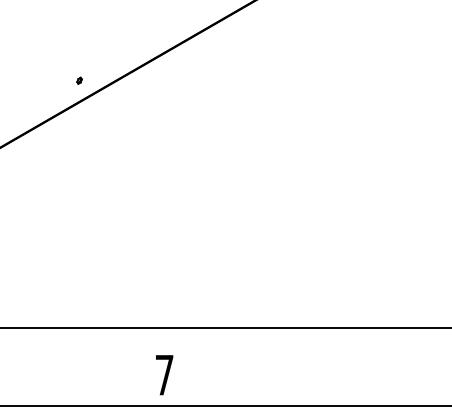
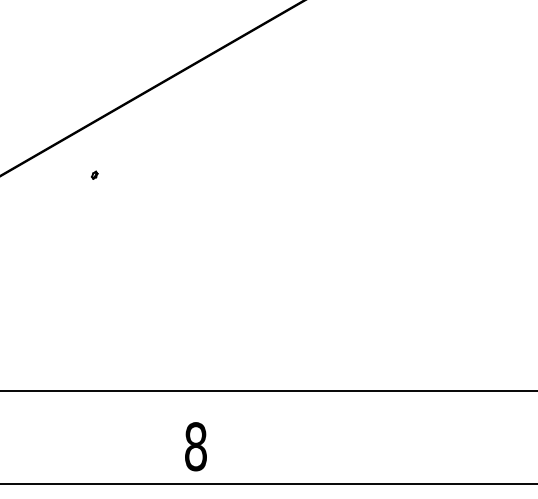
part: (79, 80) -> (94, 174), moved
text: (164, 375) -> (195, 446), 7 -> 8

